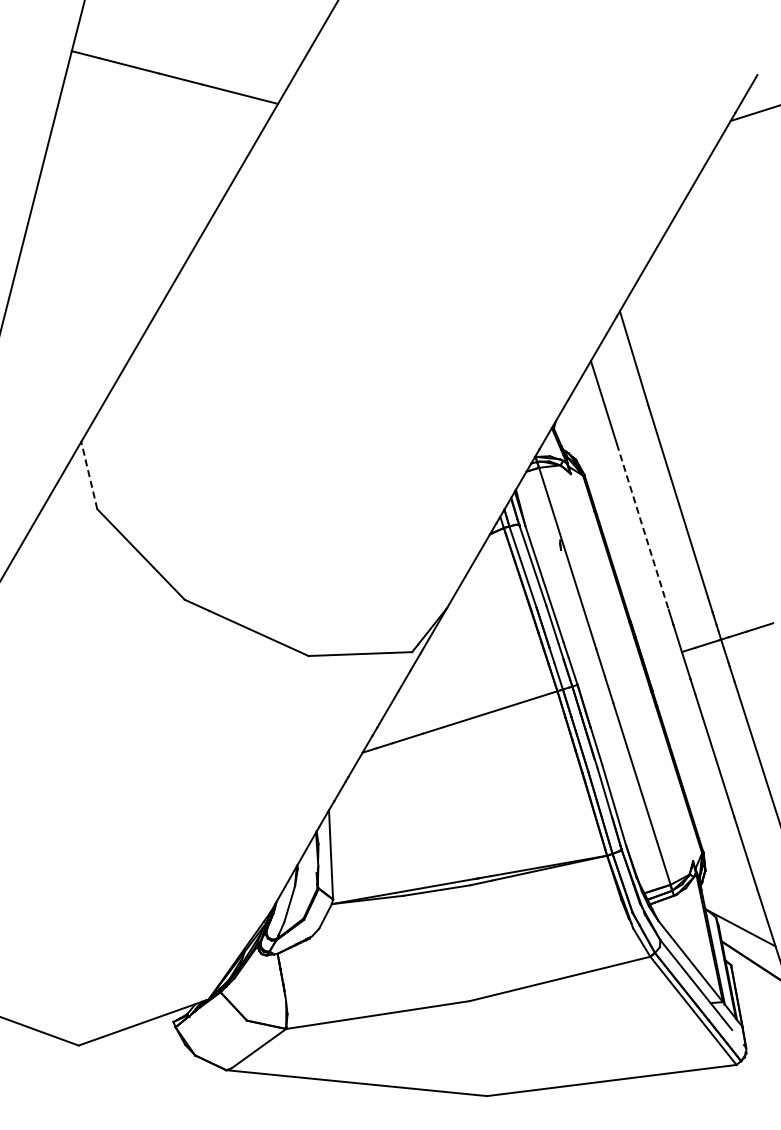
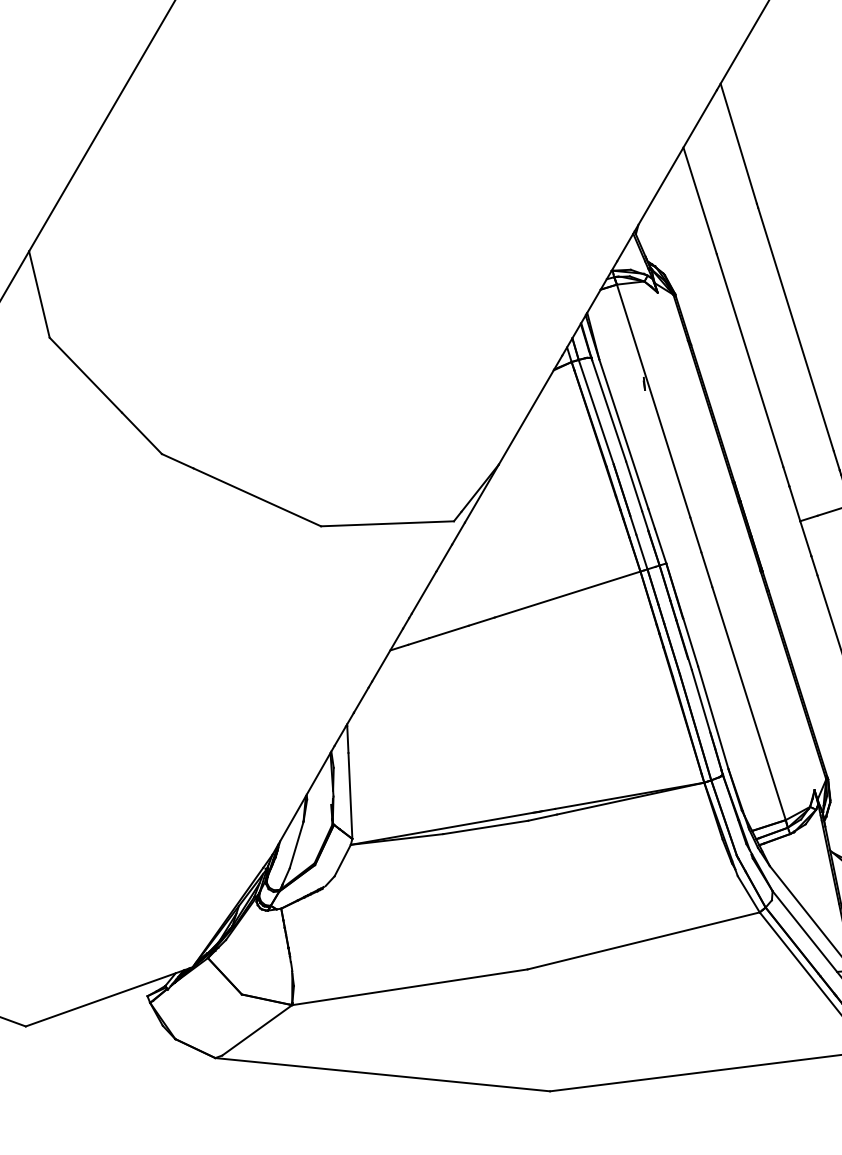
line: (89, 475) -> (39, 294), dashed -> solid
line: (642, 526) -> (749, 360), dashed -> solid

